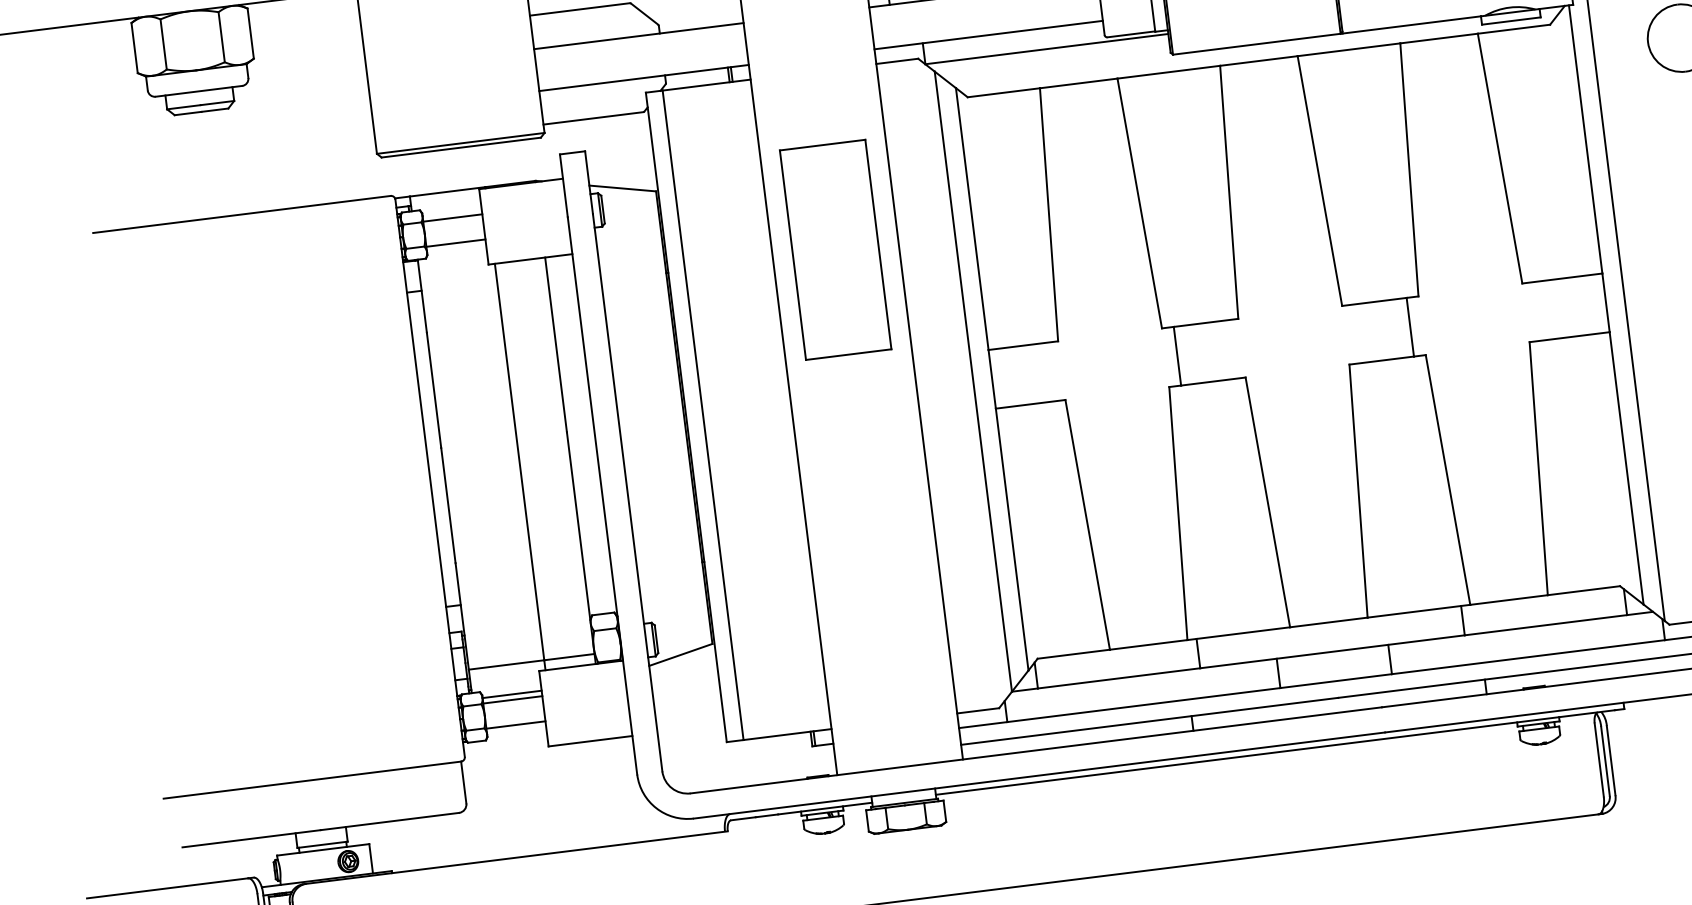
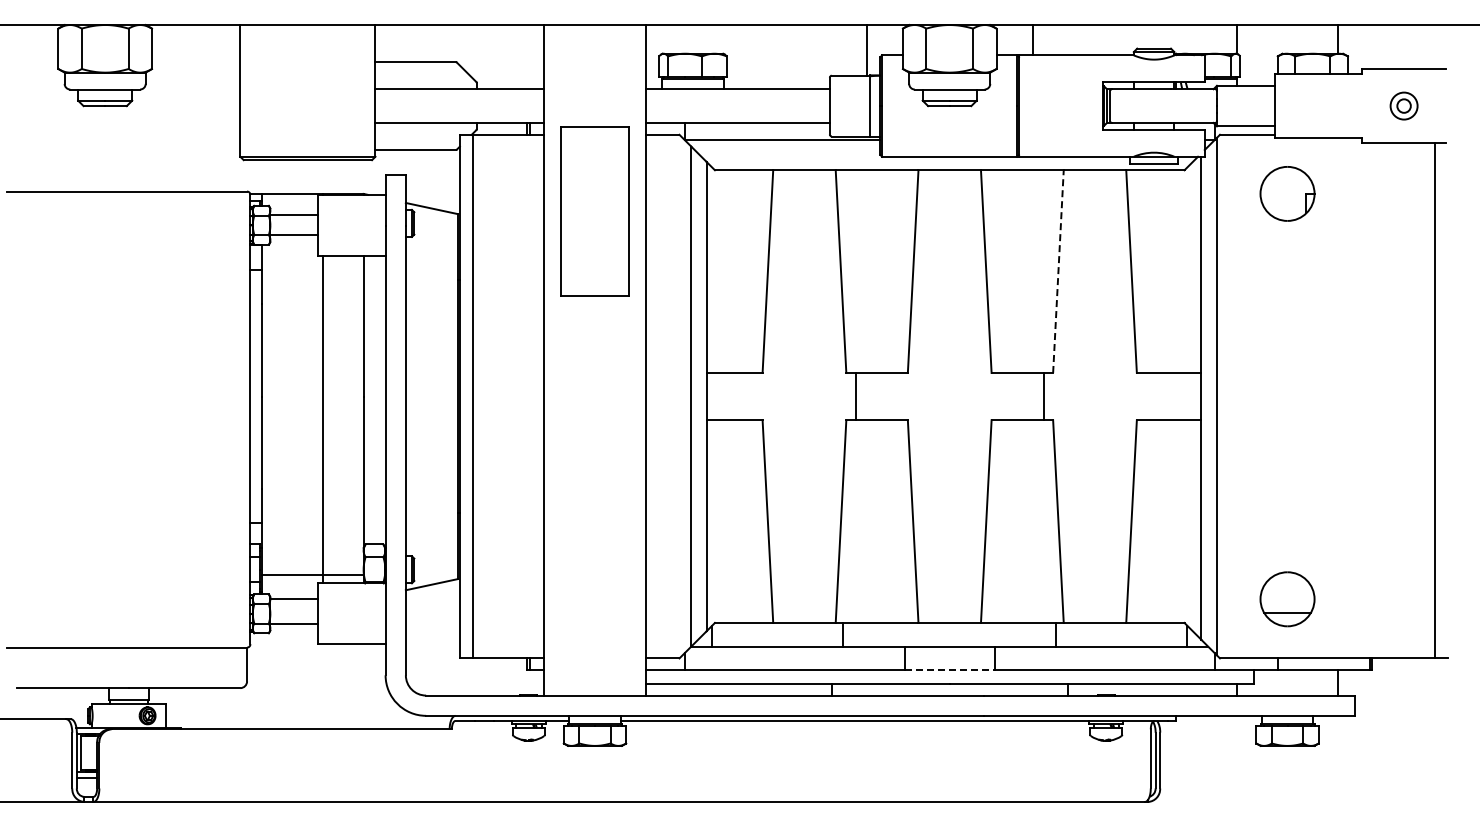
line: (1409, 169) -> (1058, 271), solid -> dashed
part: (835, 250) -> (594, 211), moved
line: (1335, 681) -> (949, 670), solid -> dashed
line: (513, 699) -> (294, 603), removed

